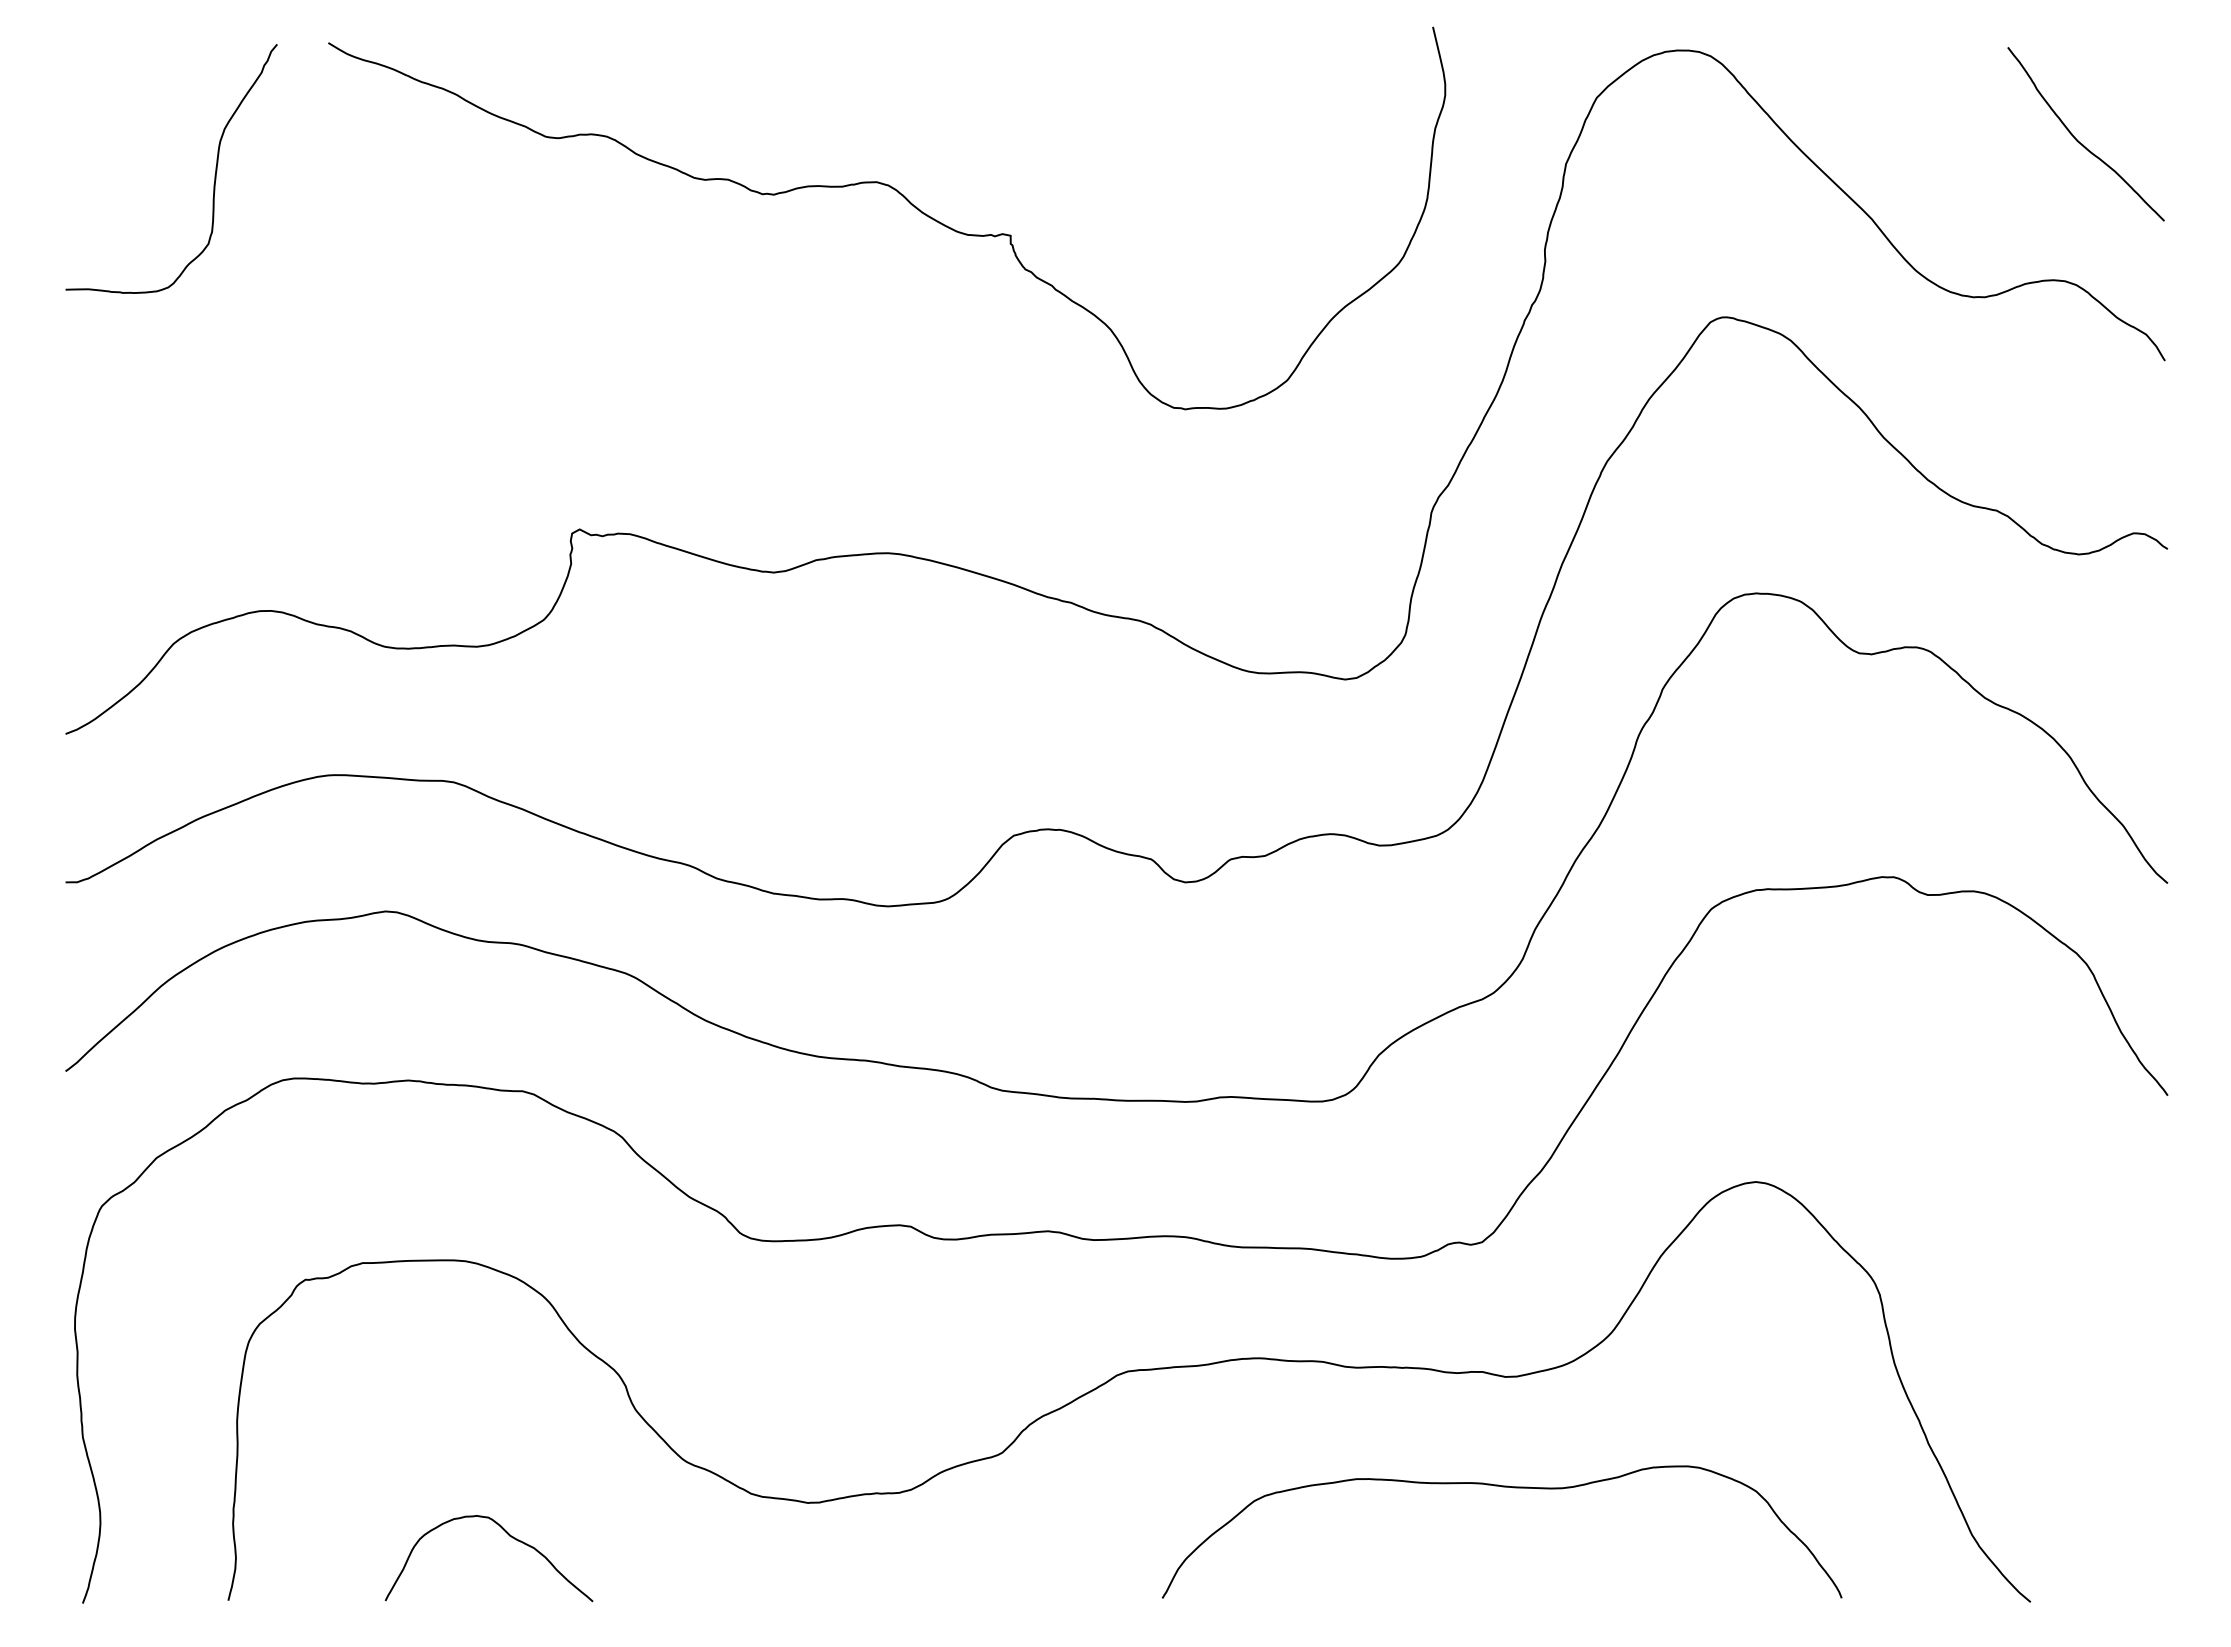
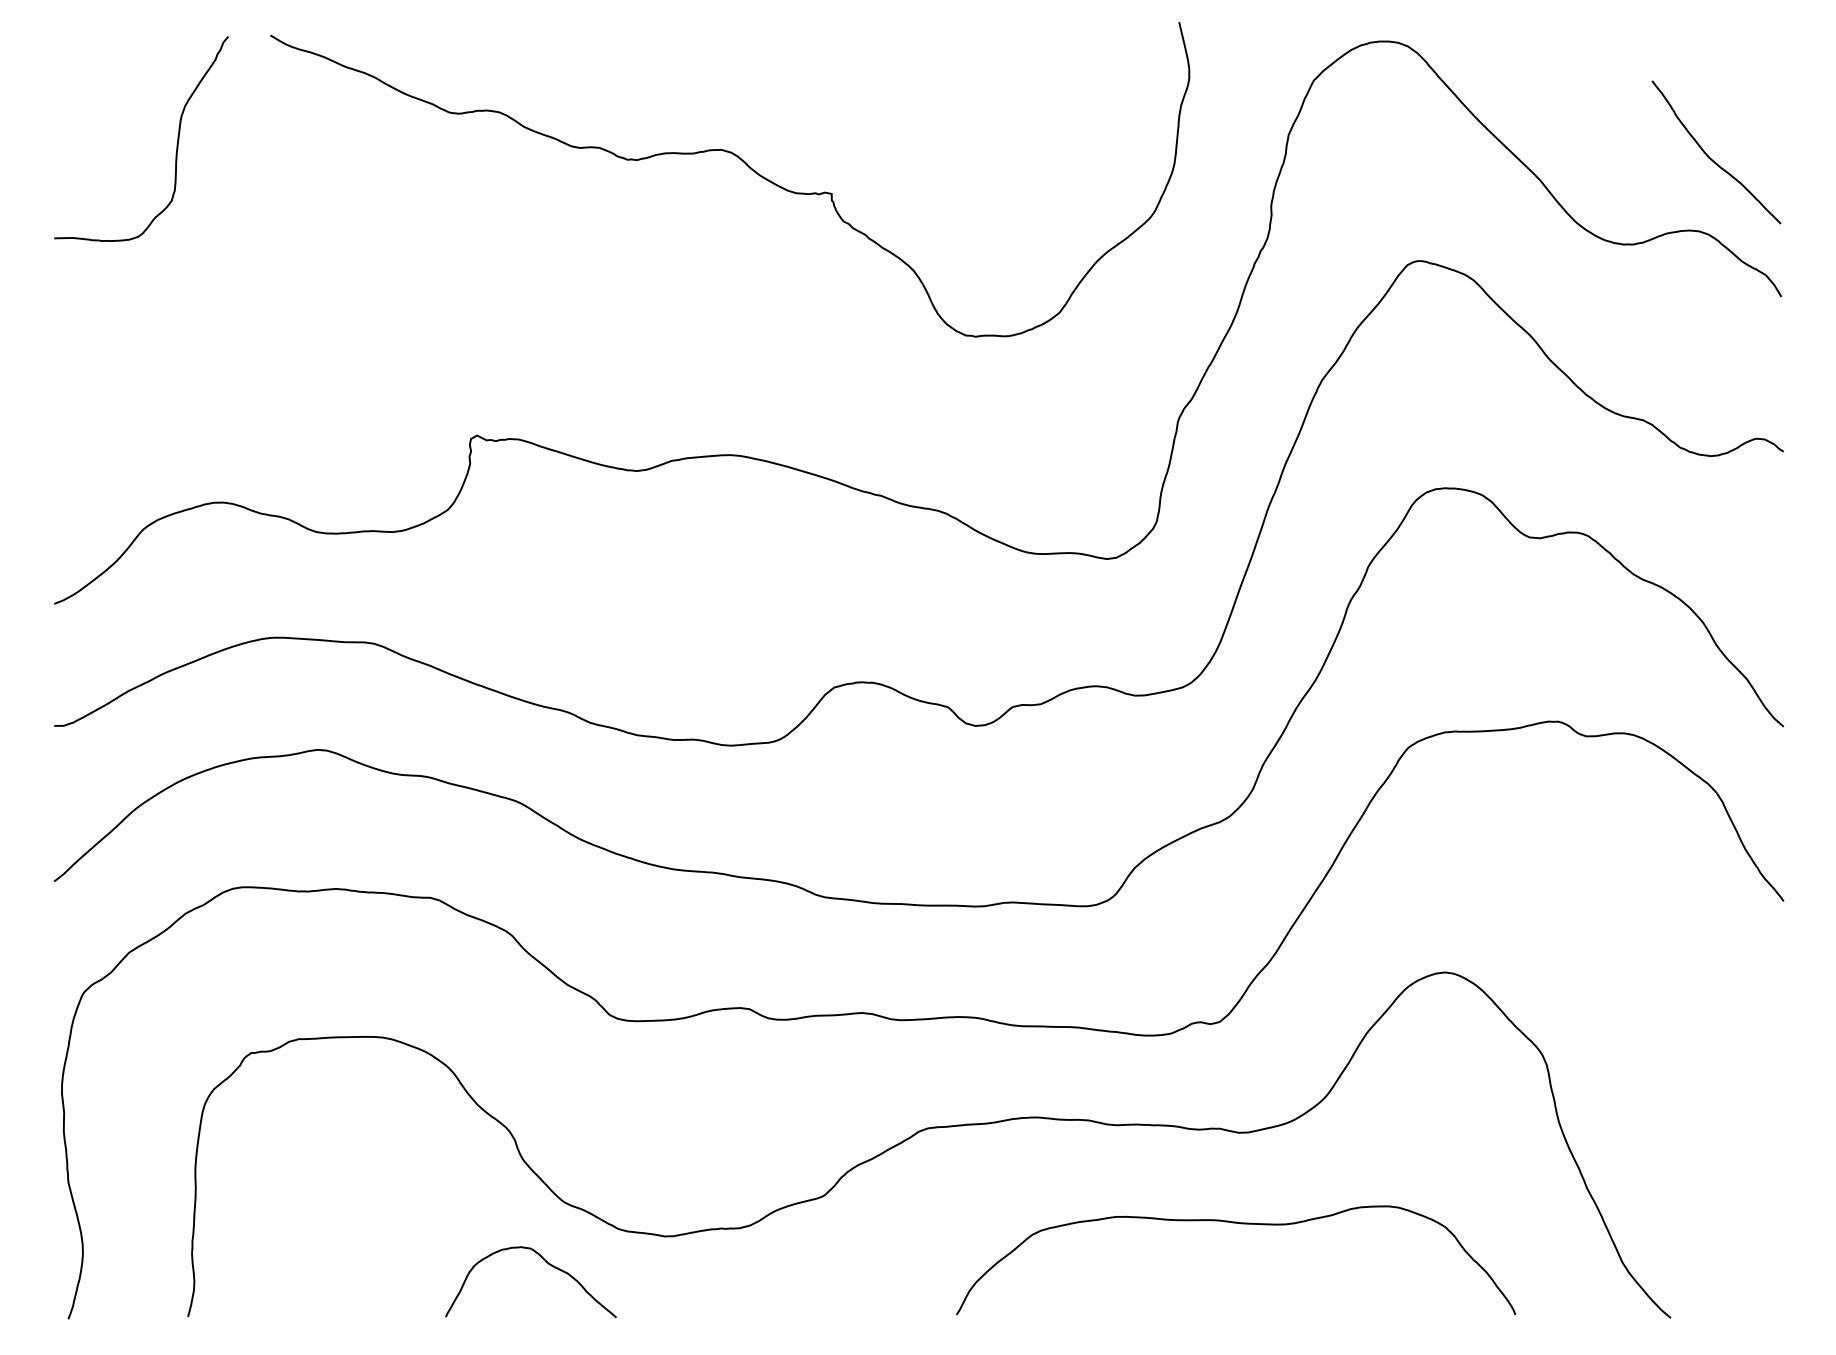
curve: (2078, 140) -> (1710, 157), moved
curve: (509, 1536) -> (547, 1264), moved

